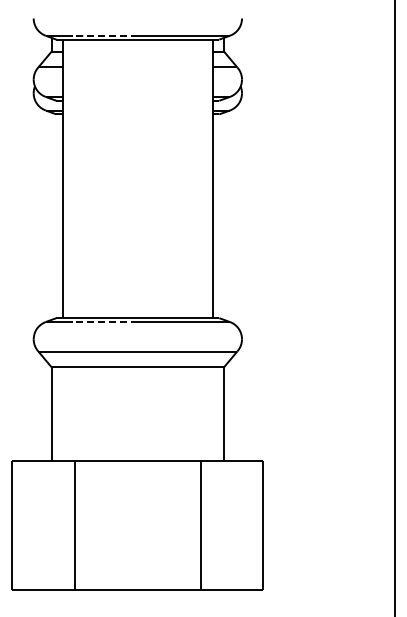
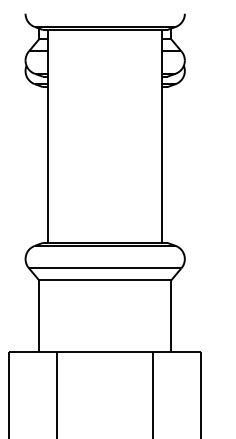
line: (105, 35) -> (80, 26), dashed -> solid
line: (105, 322) -> (80, 246), dashed -> solid

